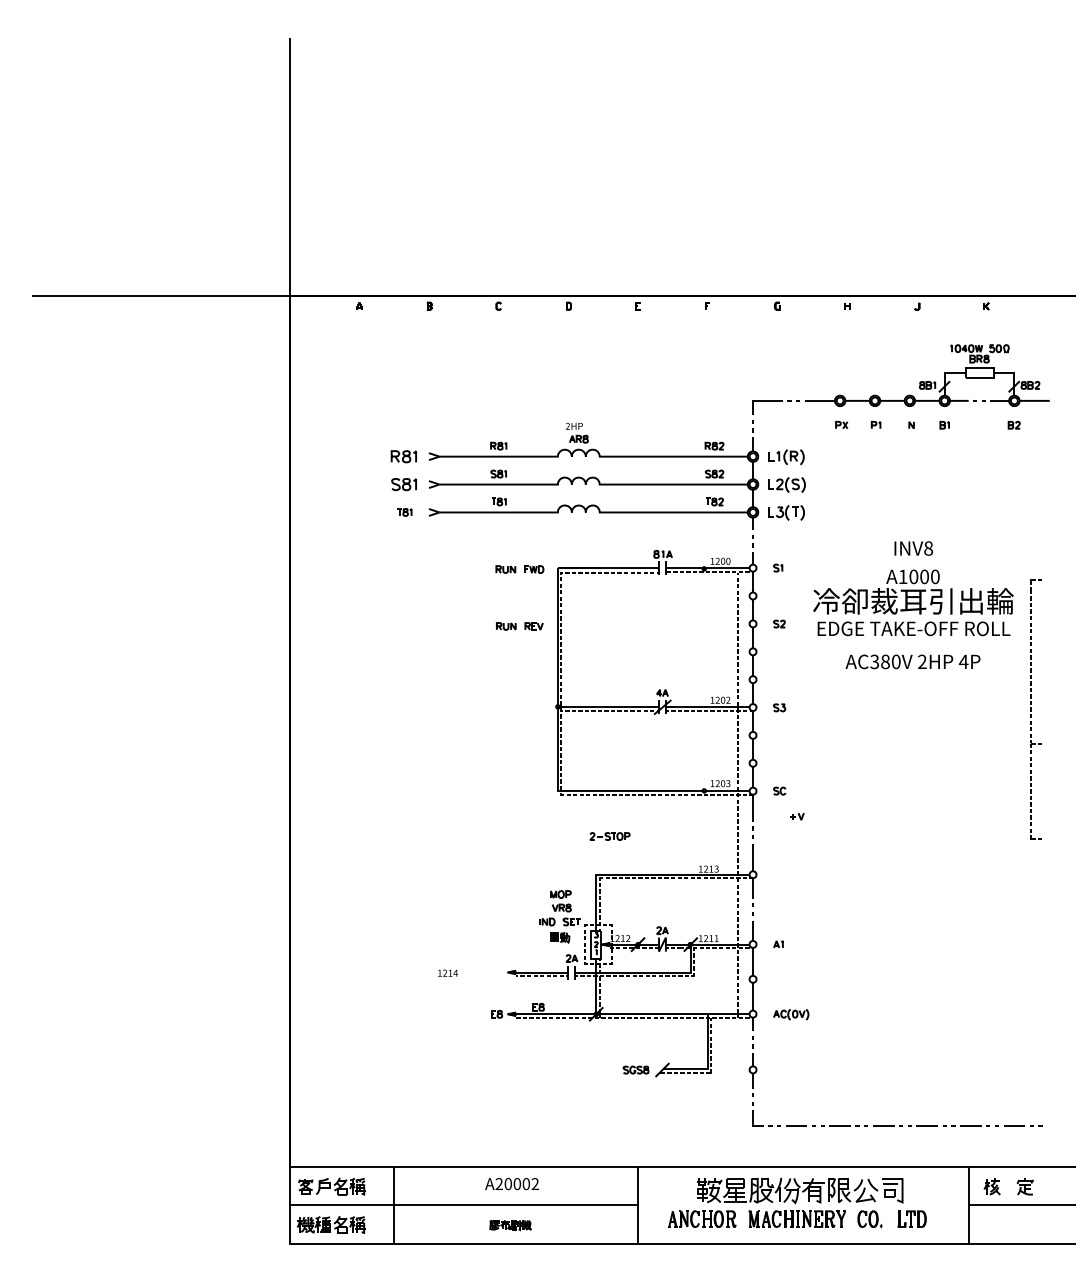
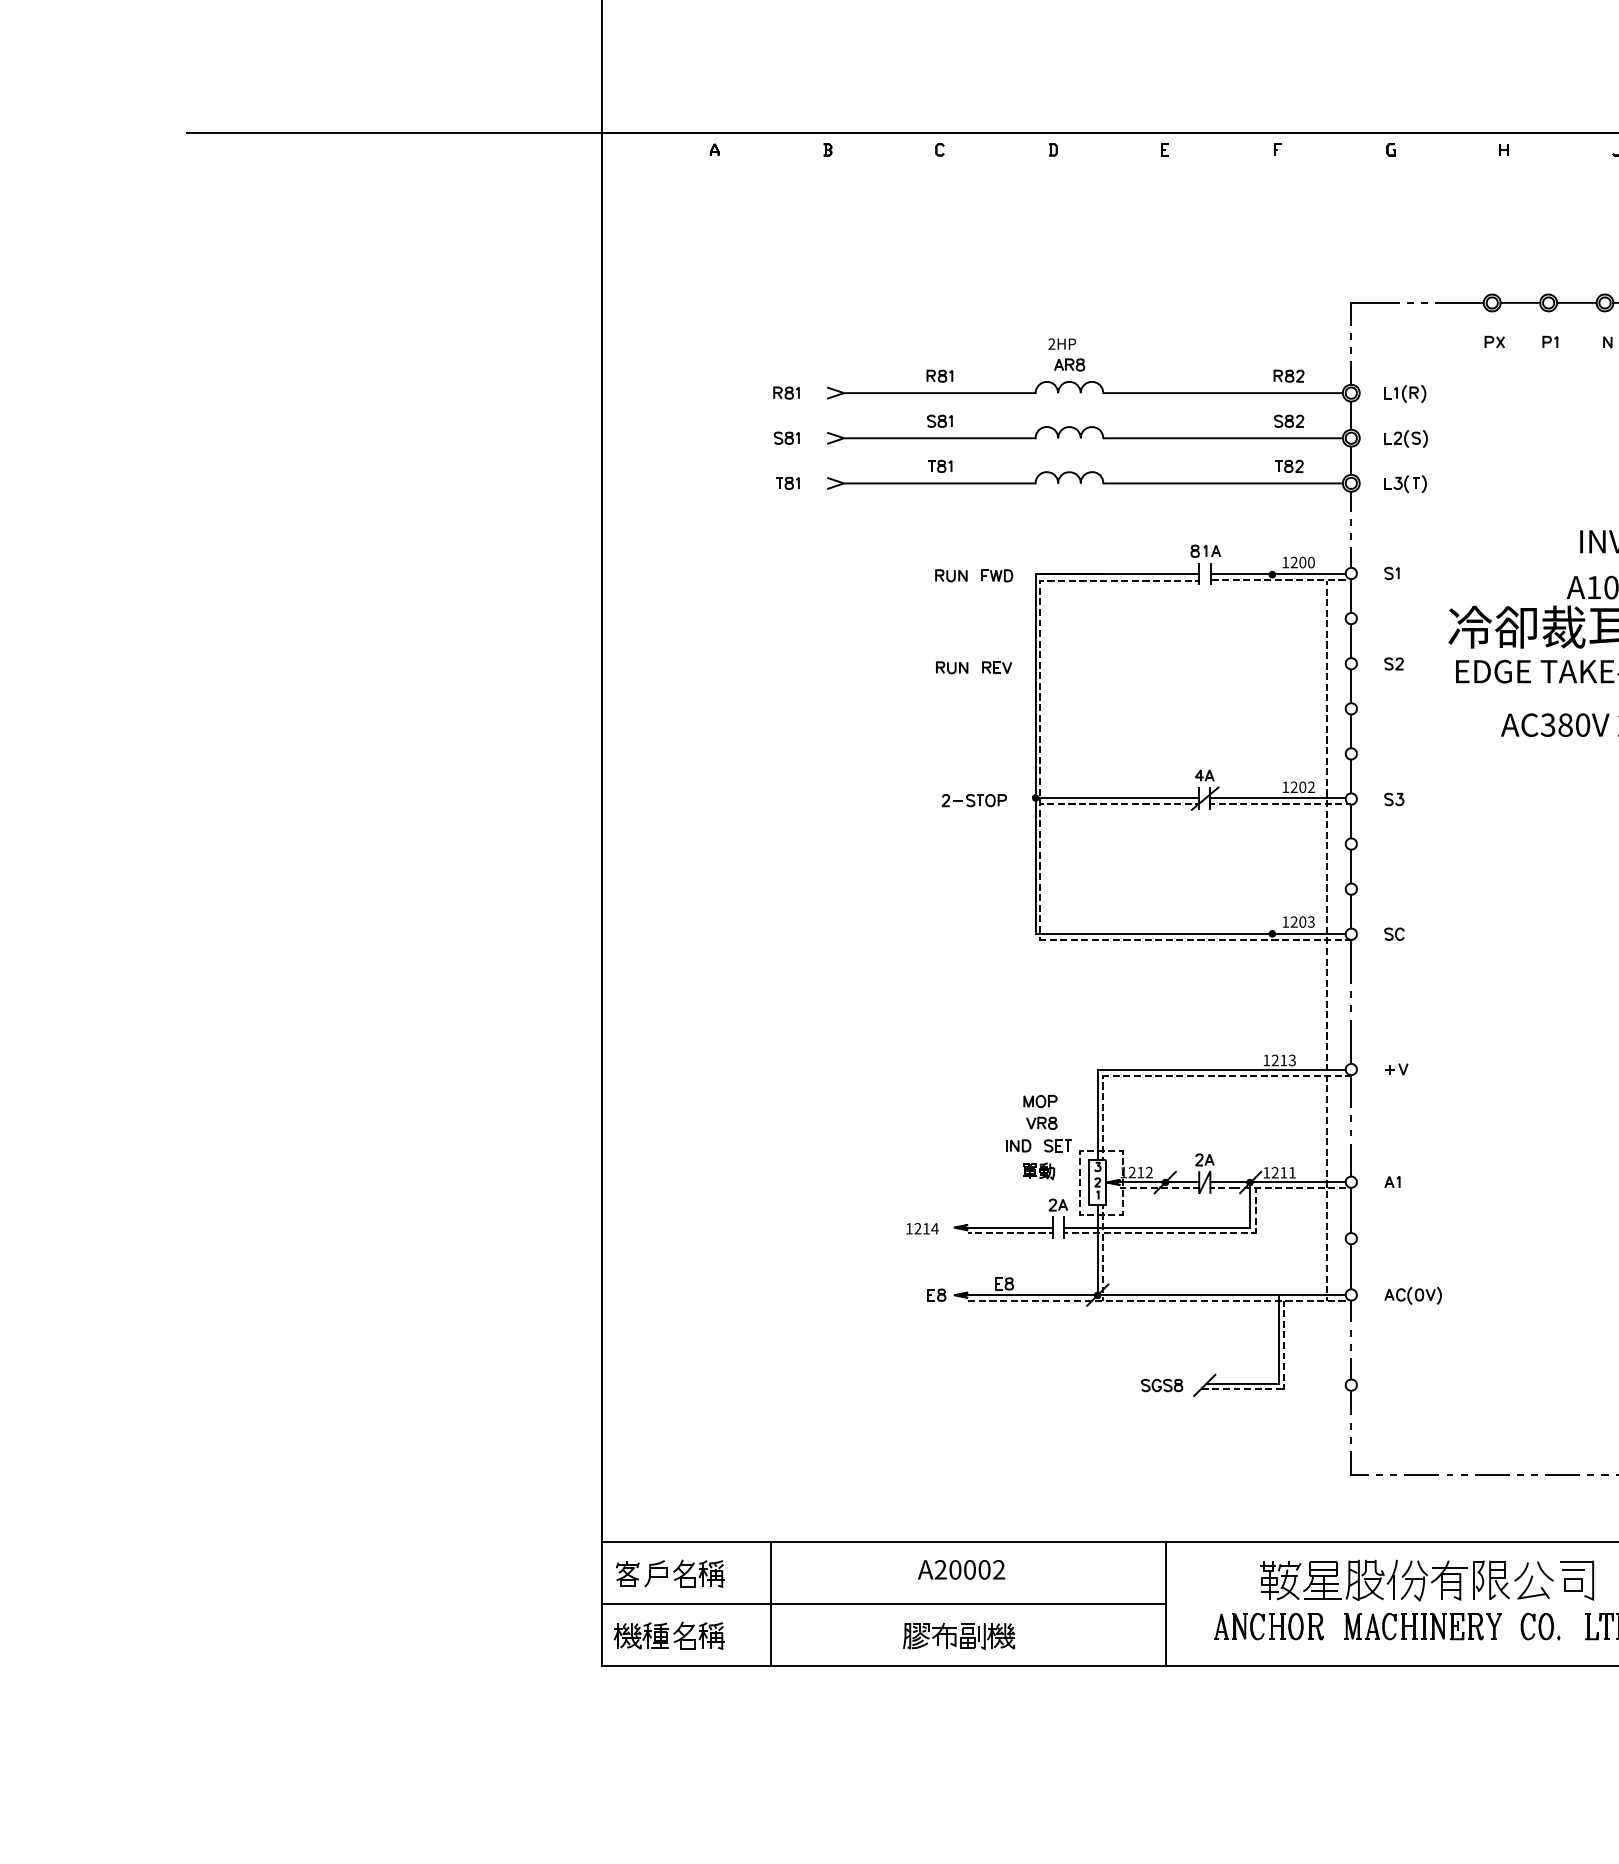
part: (403, 456) -> (785, 392), size x0.62
part: (786, 456) -> (1405, 392), size x0.71
part: (403, 484) -> (785, 438), size x0.62
part: (786, 484) -> (1405, 438), size x0.71
part: (786, 512) -> (1405, 483), size x0.71
part: (797, 816) -> (1397, 1069), moved
part: (609, 836) -> (973, 800), moved
text: (447, 972) -> (921, 1227), moved
part: (510, 1225) -> (958, 1636), size x1.67

